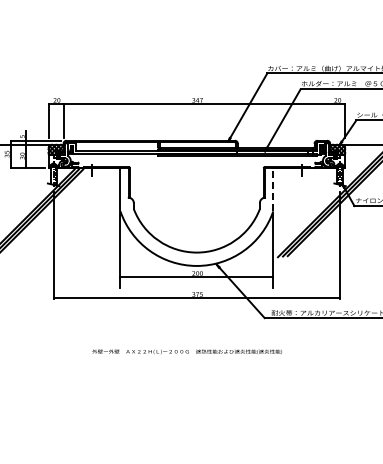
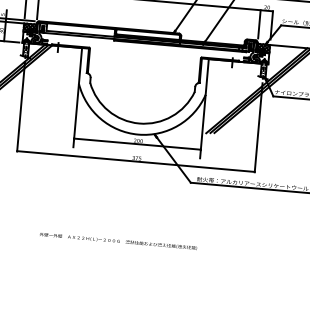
line: (330, 121) -> (259, 24), added
line: (273, 189) -> (207, 76), dashed -> solid
text: (186, 351) -> (117, 241), moved

